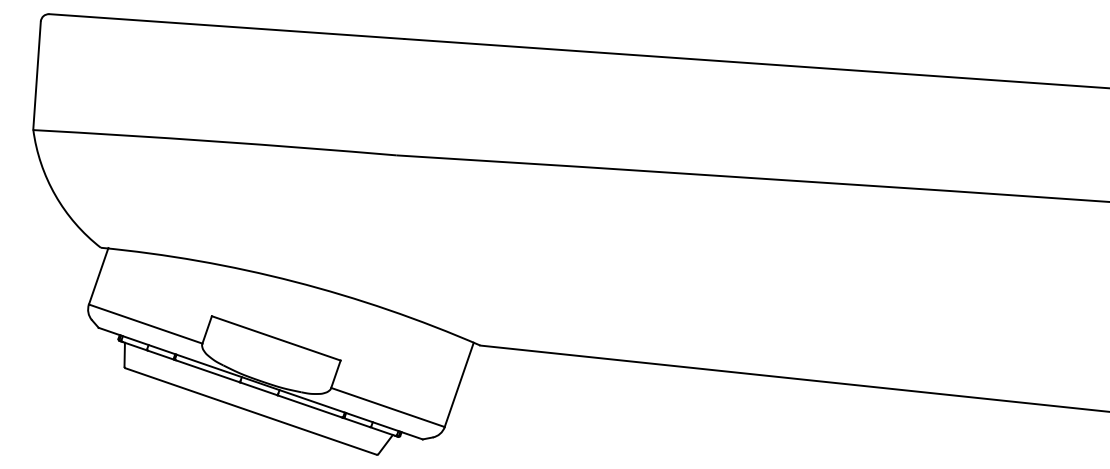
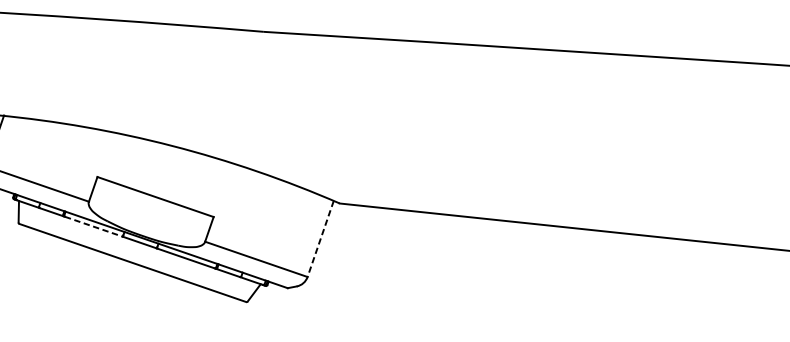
line: (207, 371) -> (93, 226), solid -> dashed
line: (459, 384) -> (320, 238), solid -> dashed

